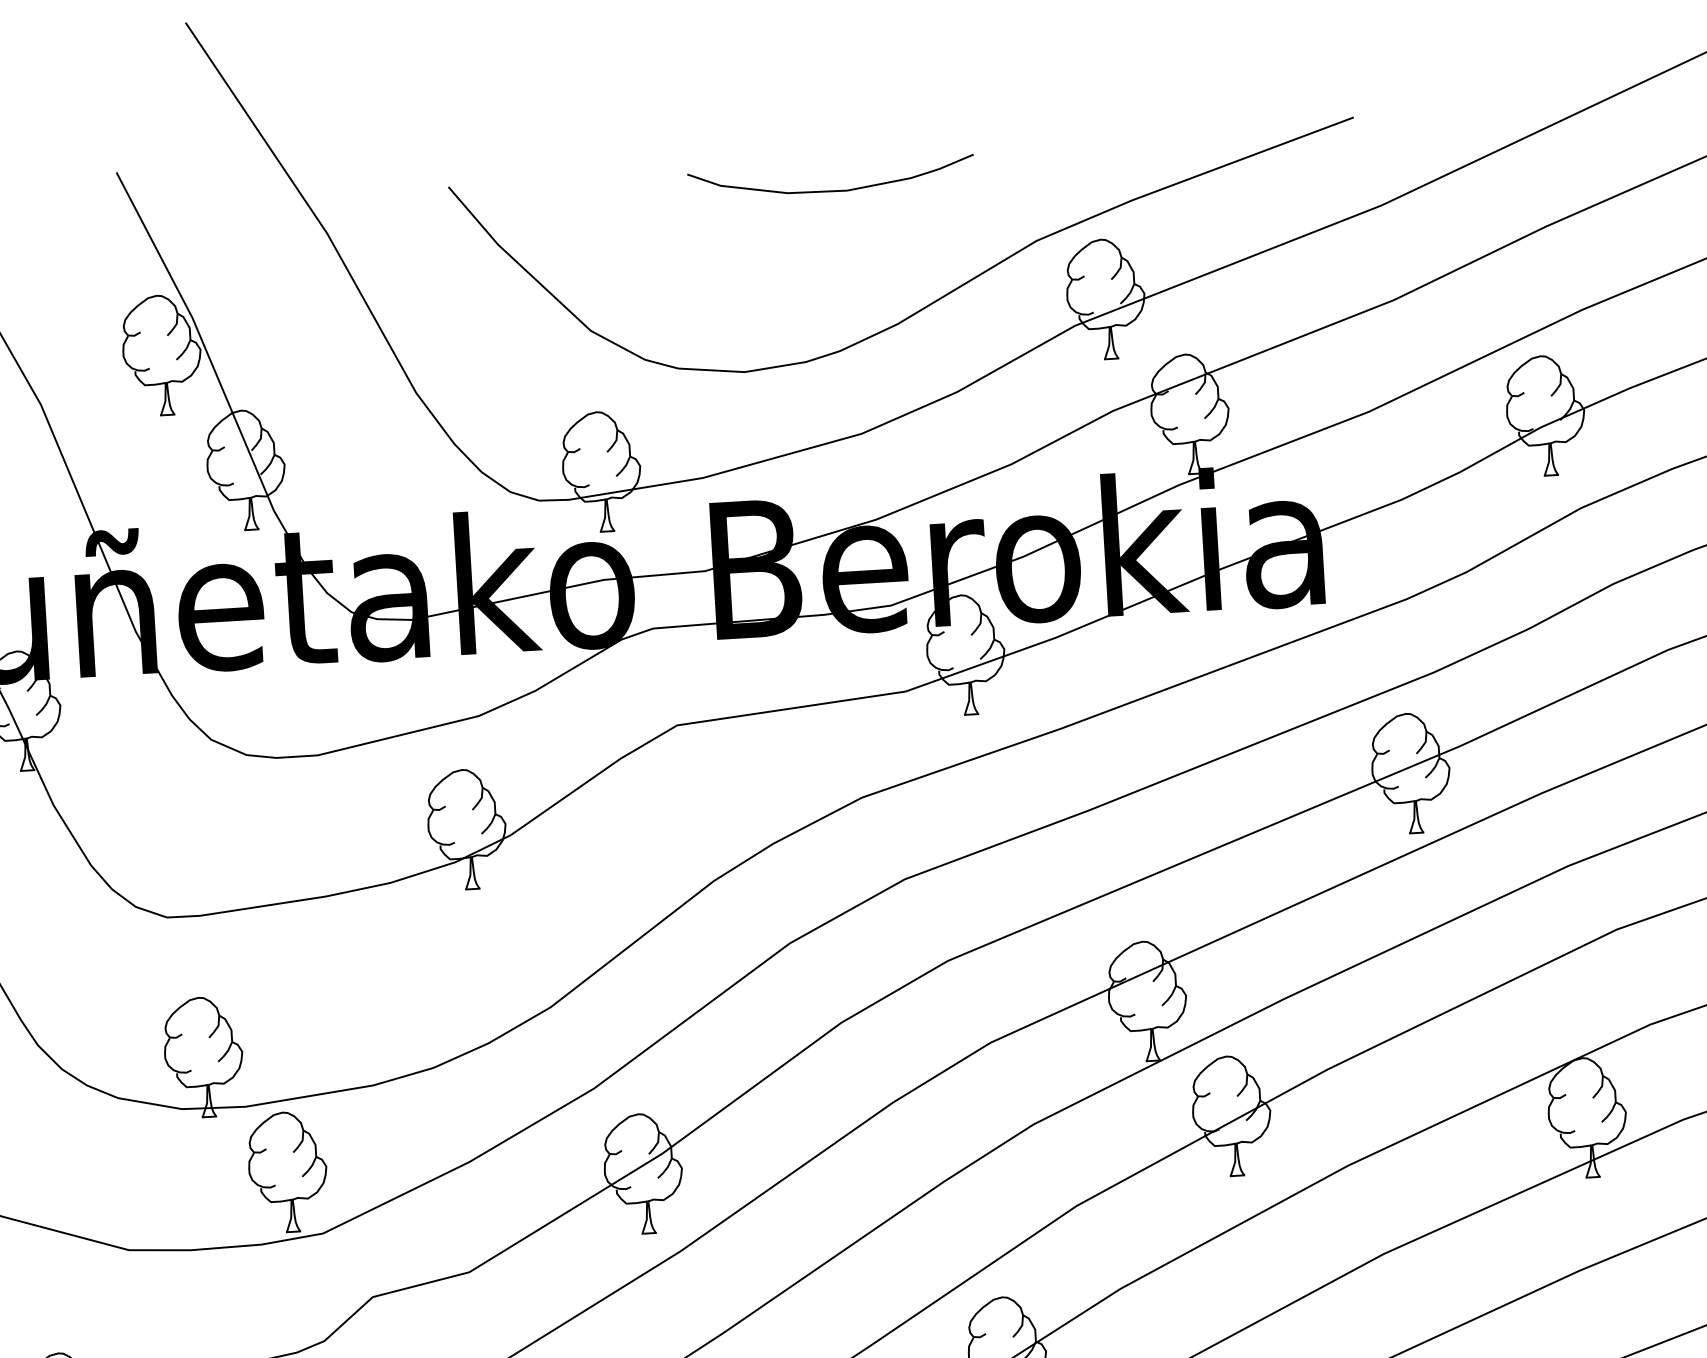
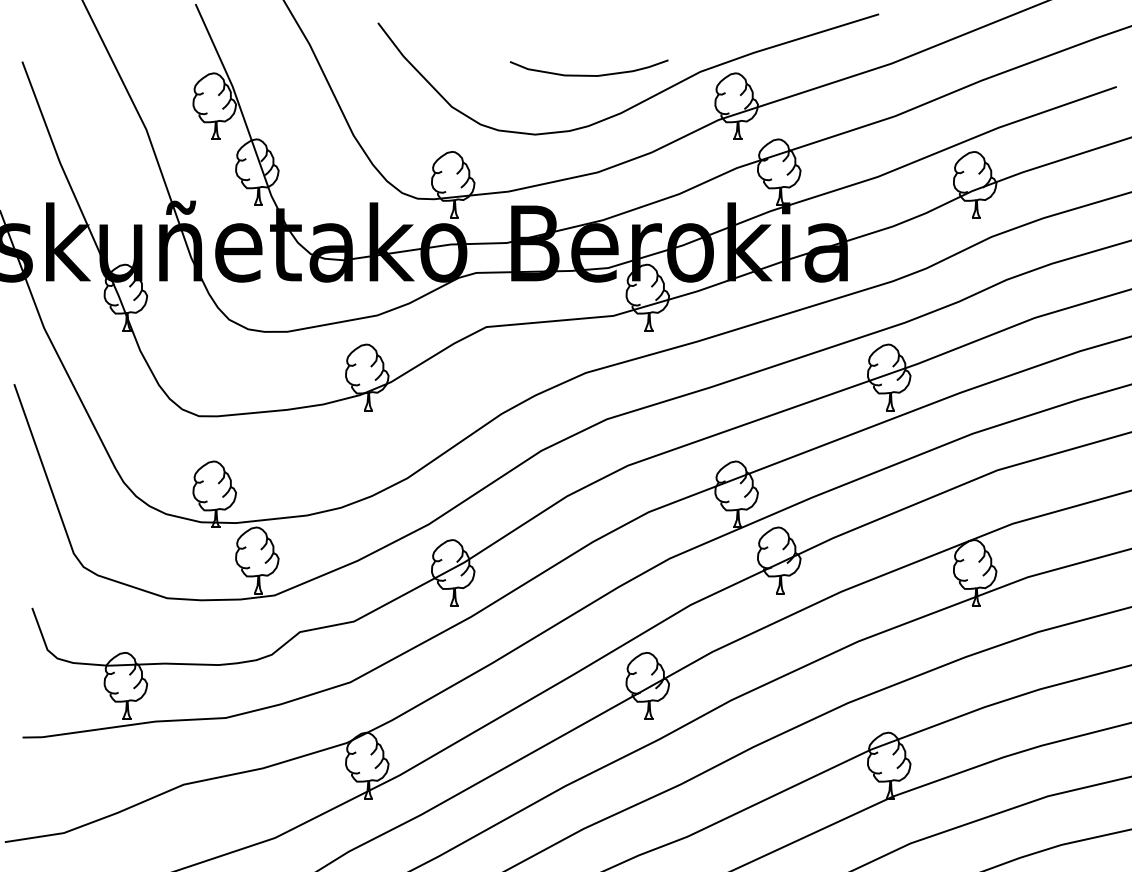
curve: (828, 189) -> (587, 74), moved

